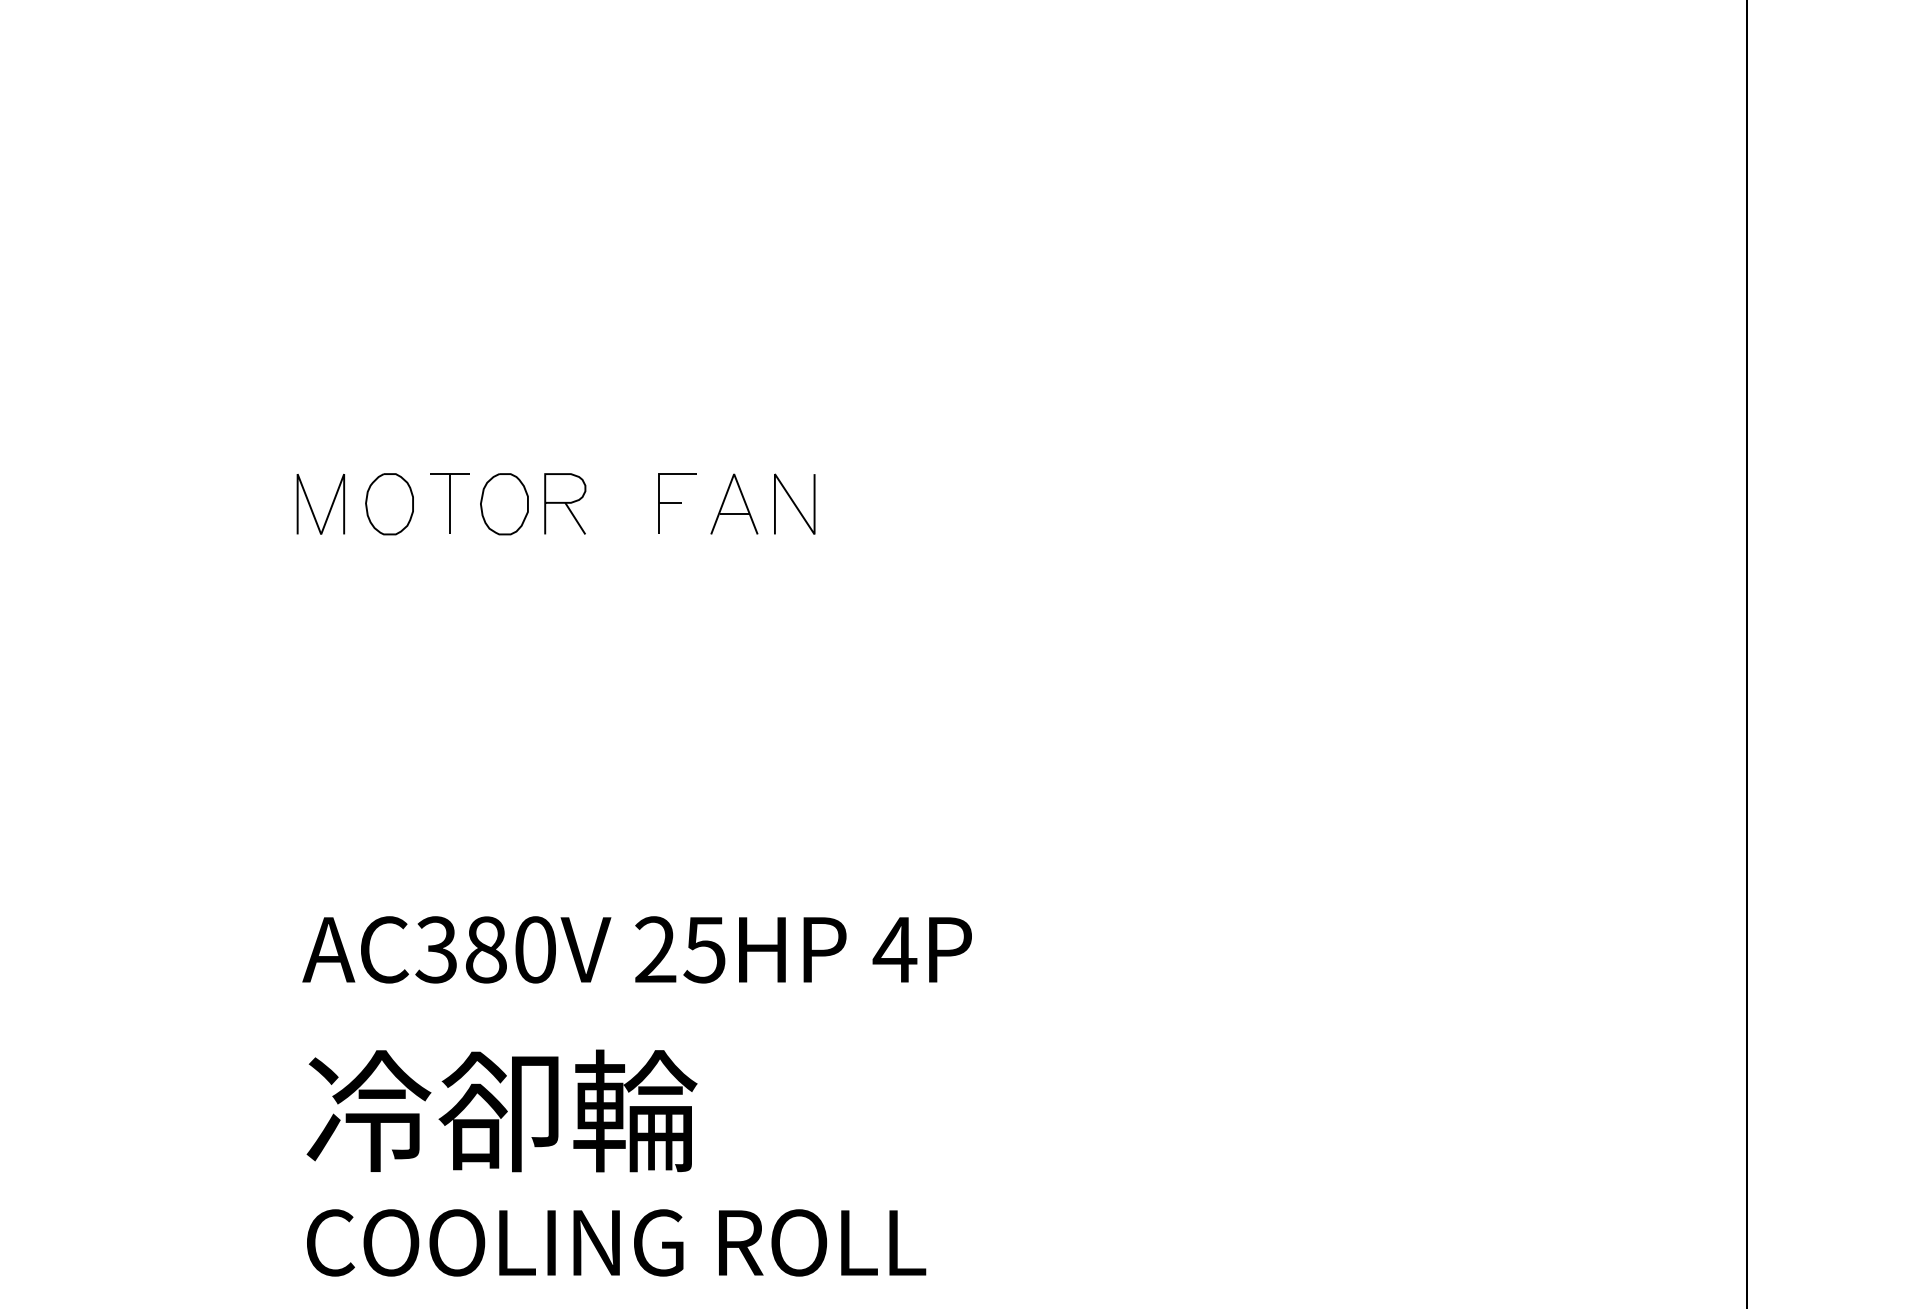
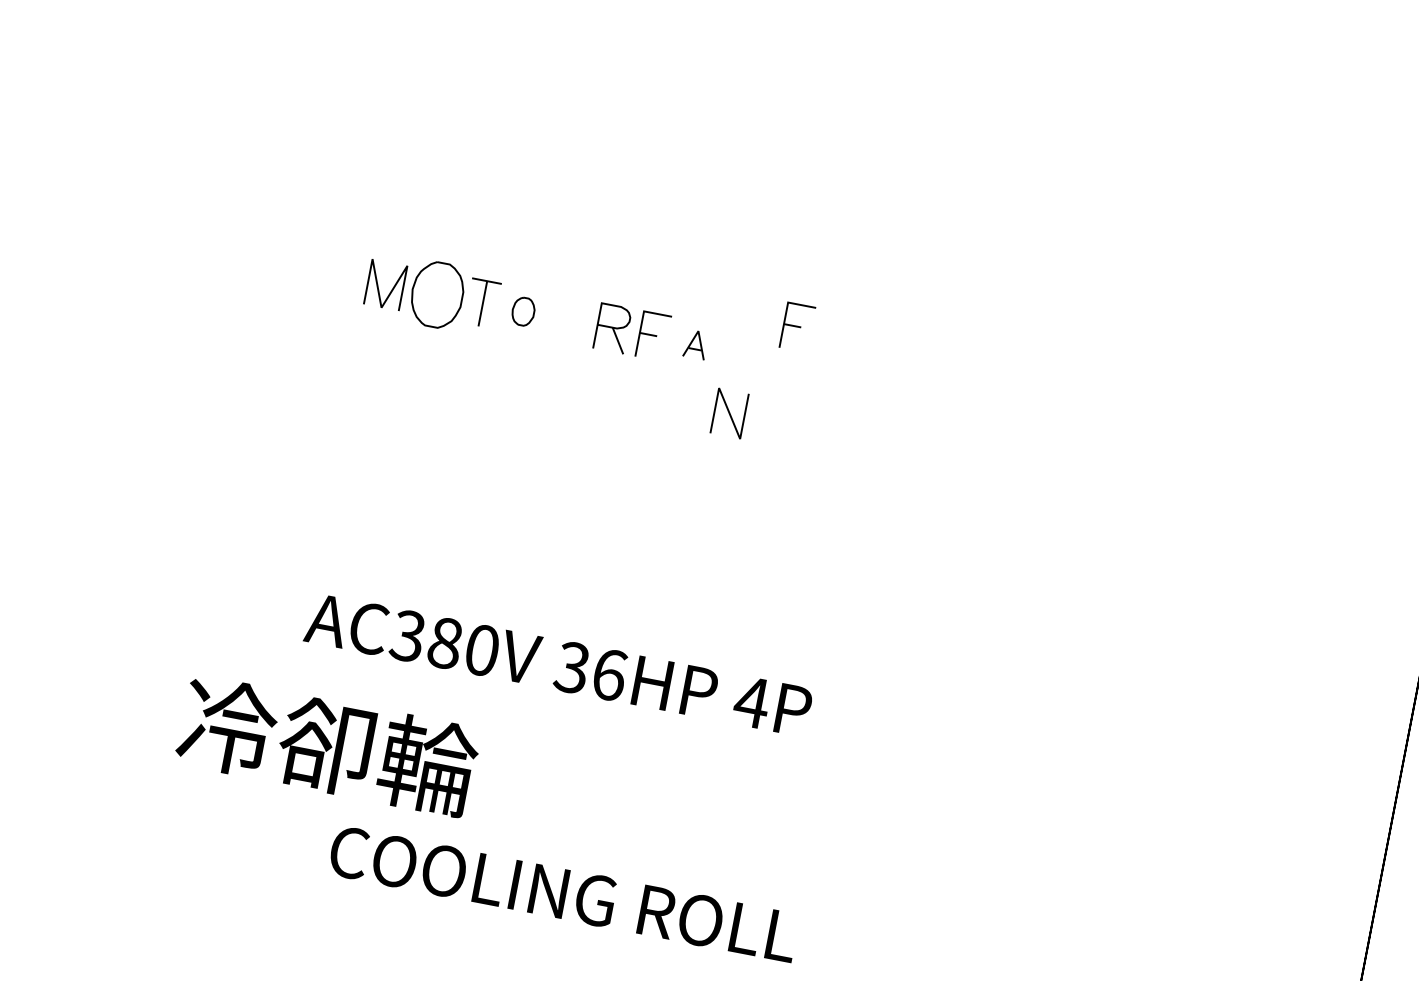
part: (860, 456) -> (797, 327), added
part: (565, 503) -> (612, 328), moved
part: (734, 503) -> (696, 344), size x0.6
line: (794, 503) -> (729, 412), moved
part: (389, 504) -> (437, 295), size x1.4
part: (504, 504) -> (523, 311), size x0.6
text: (680, 949) -> (591, 671), 25HP -> 36HP
text: (501, 1110) -> (327, 745), moved
text: (616, 1242) -> (563, 893), moved

